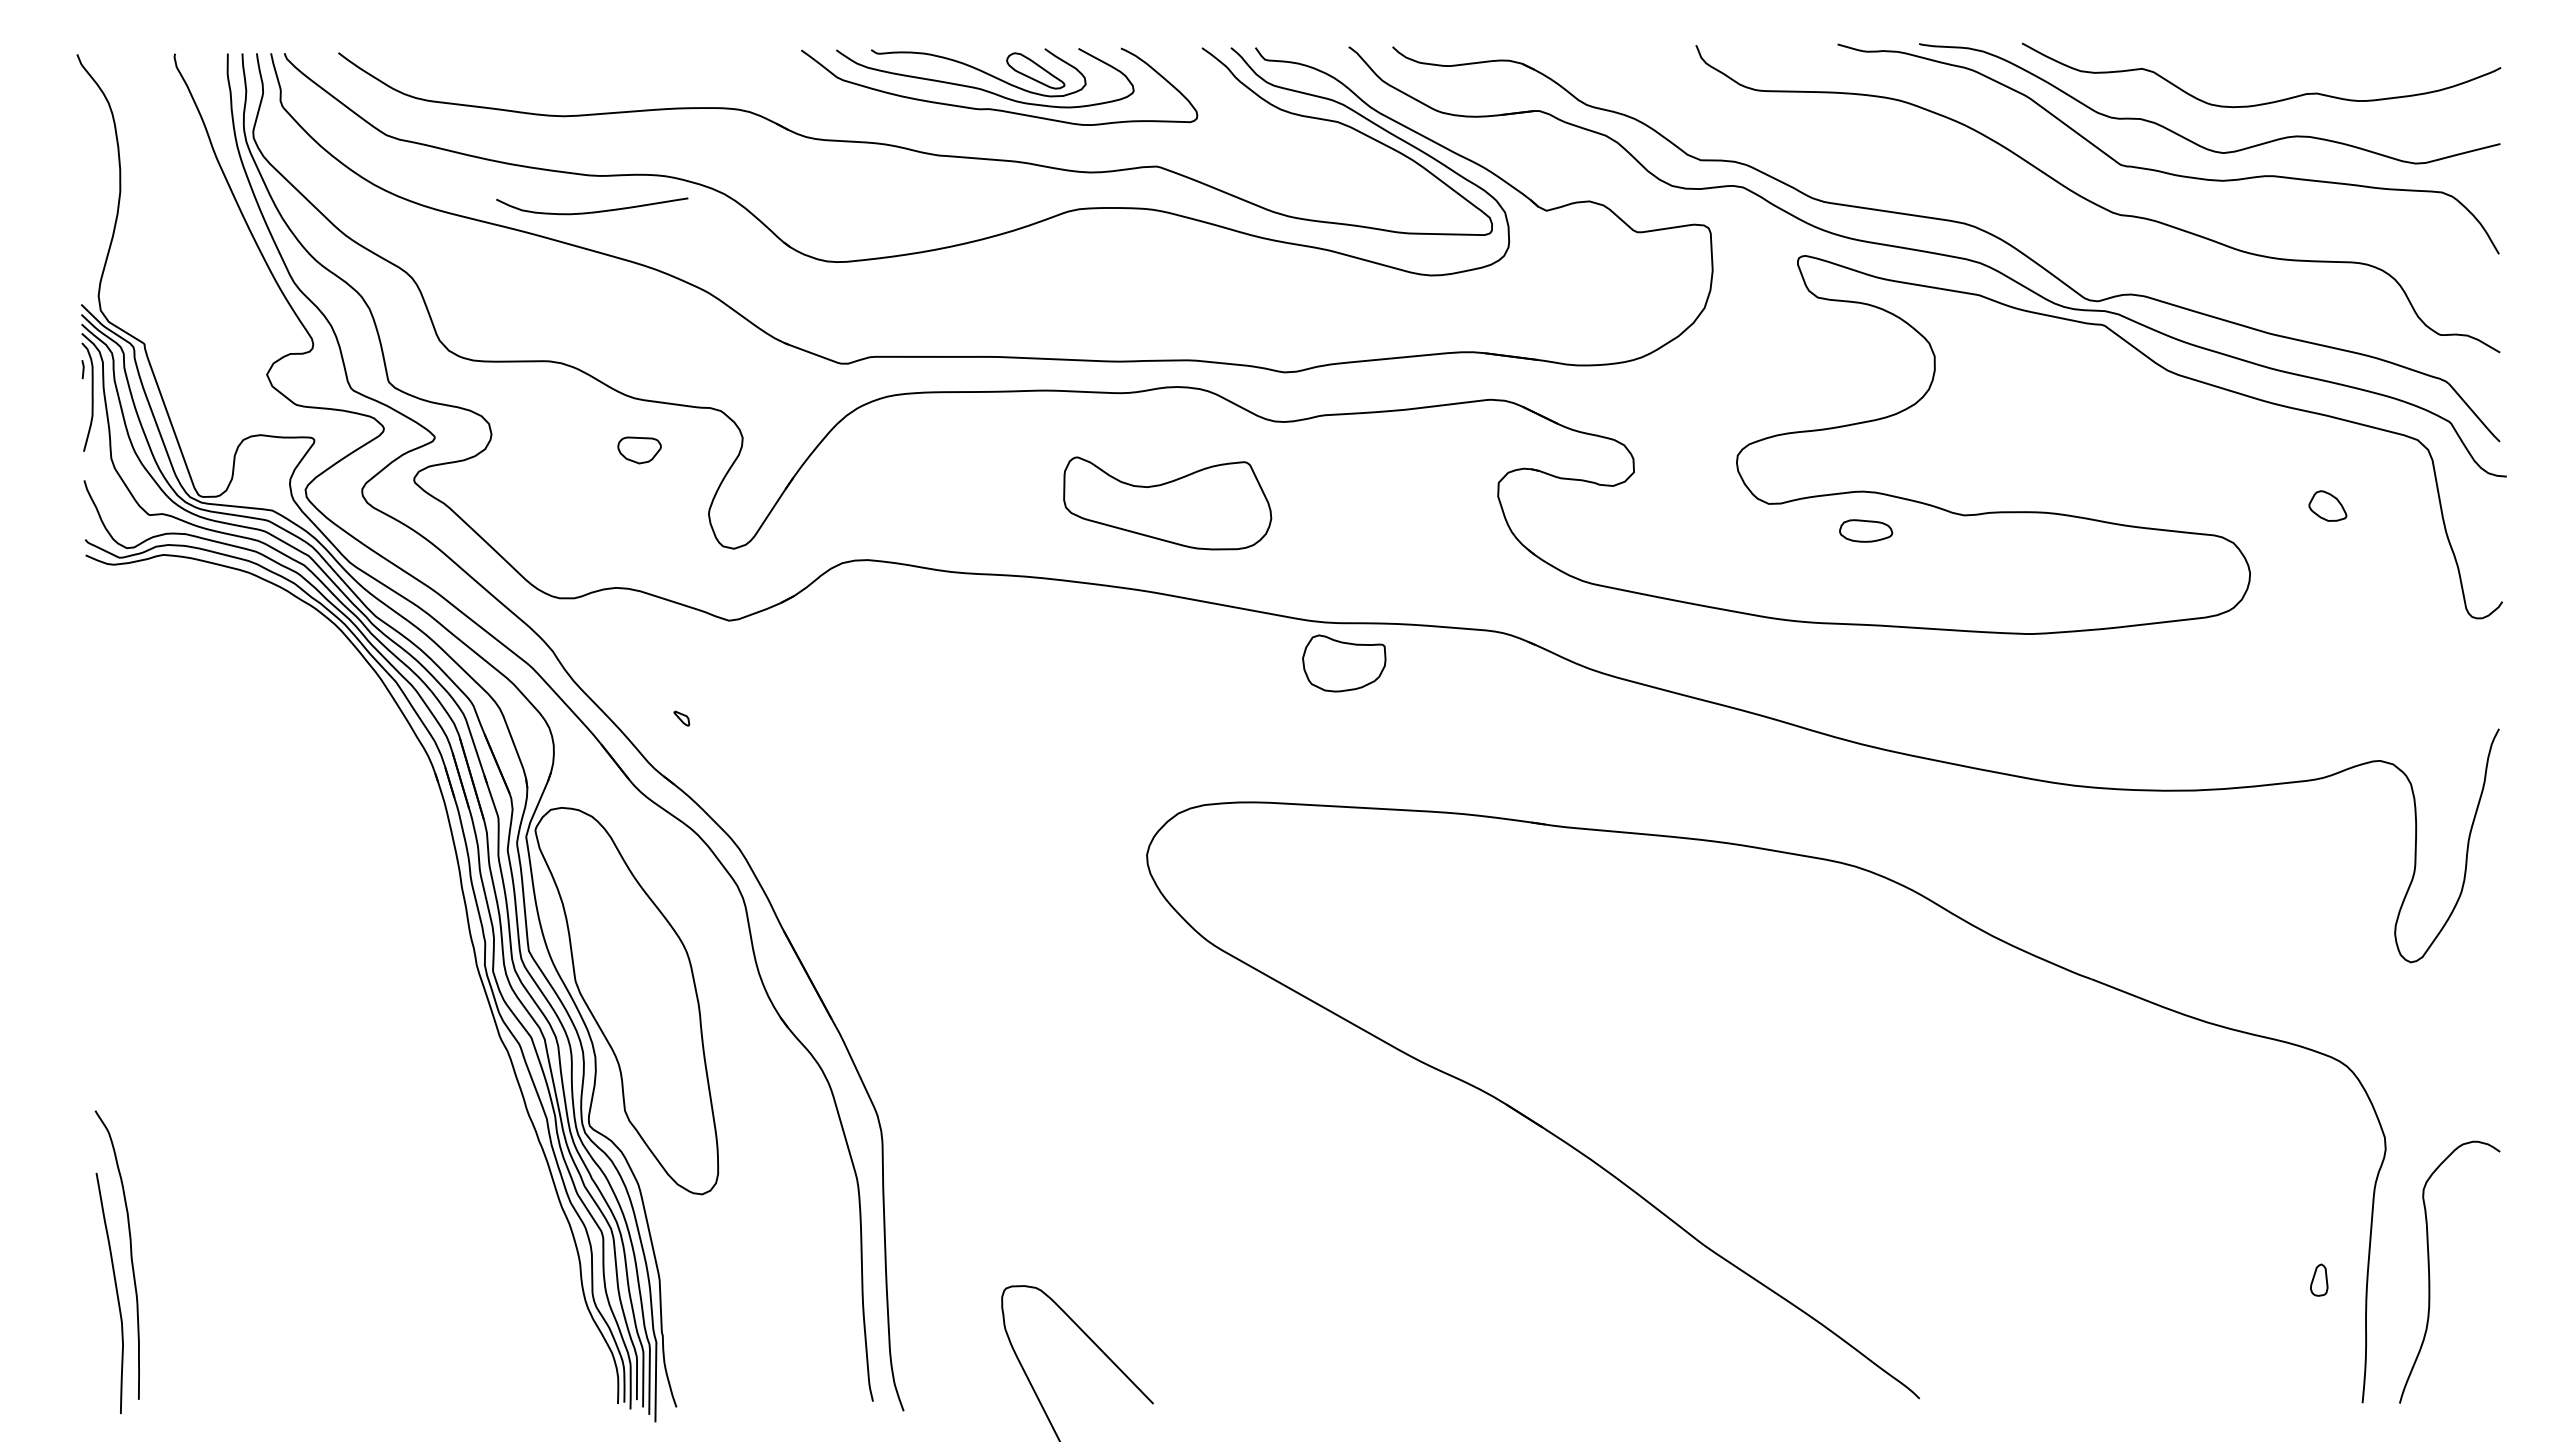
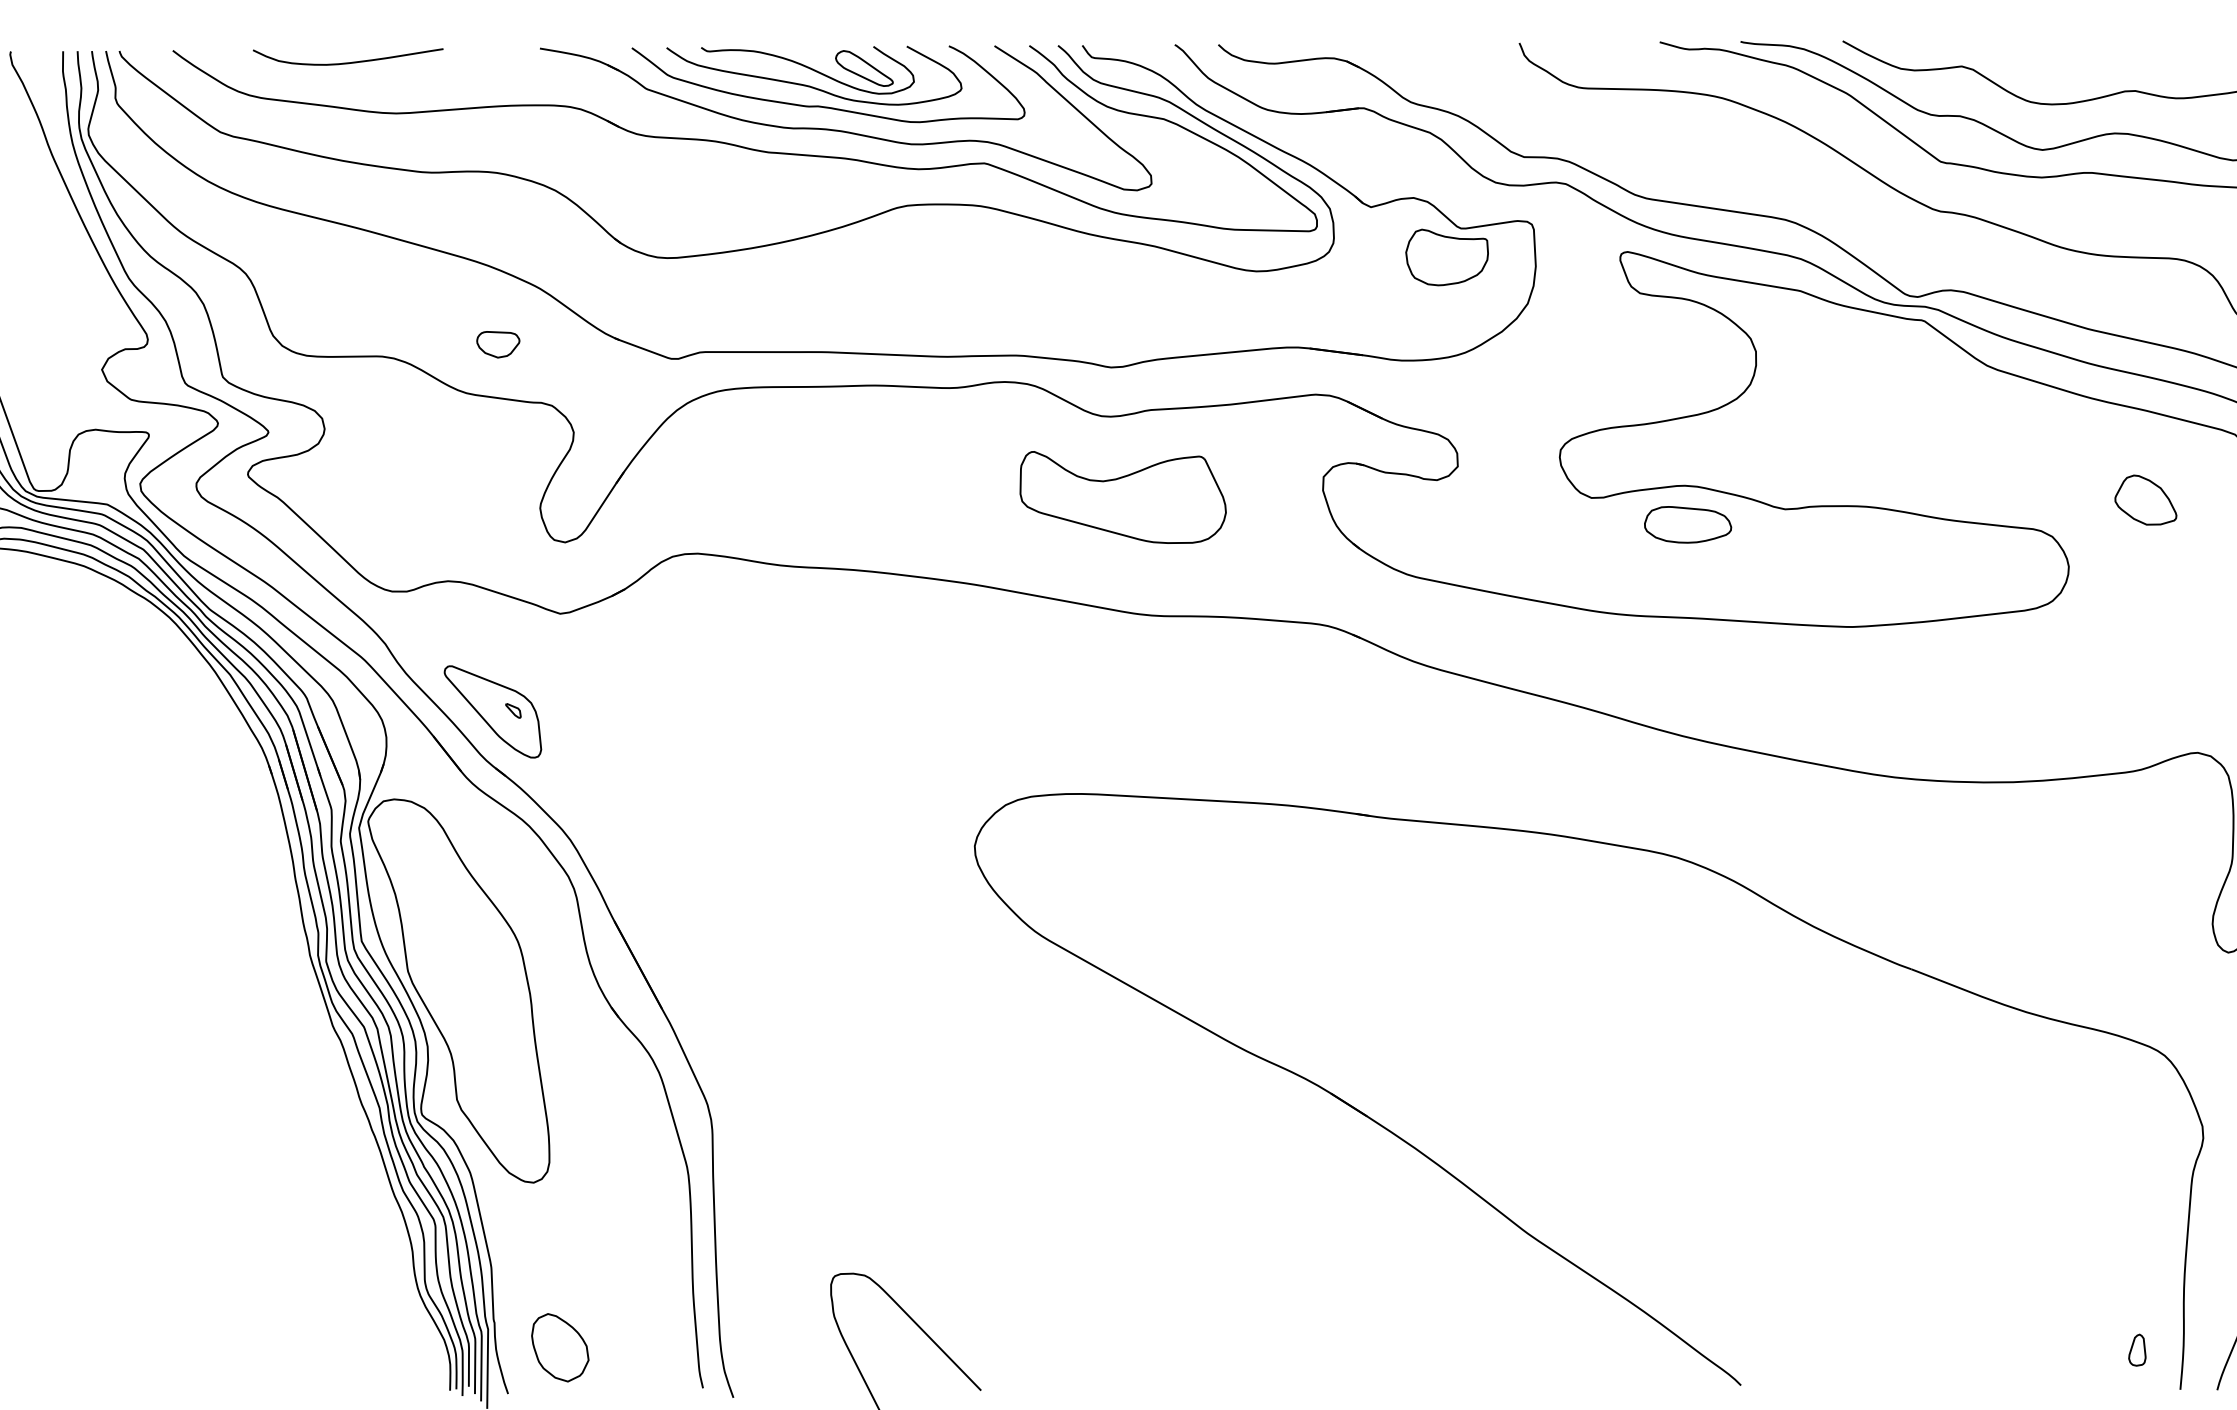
part: (1015, 133) -> (844, 130), added
curve: (592, 211) -> (348, 62), moved
part: (639, 450) -> (498, 344), moved
part: (1167, 503) -> (1123, 497), moved
part: (2327, 505) -> (2145, 499), size x1.67
part: (1865, 530) -> (1687, 524), size x1.67
part: (1344, 663) -> (1447, 257), moved
part: (660, 719) -> (492, 711), added
part: (2319, 1279) -> (2137, 1349), moved
part: (728, 1360) -> (559, 1347), added

